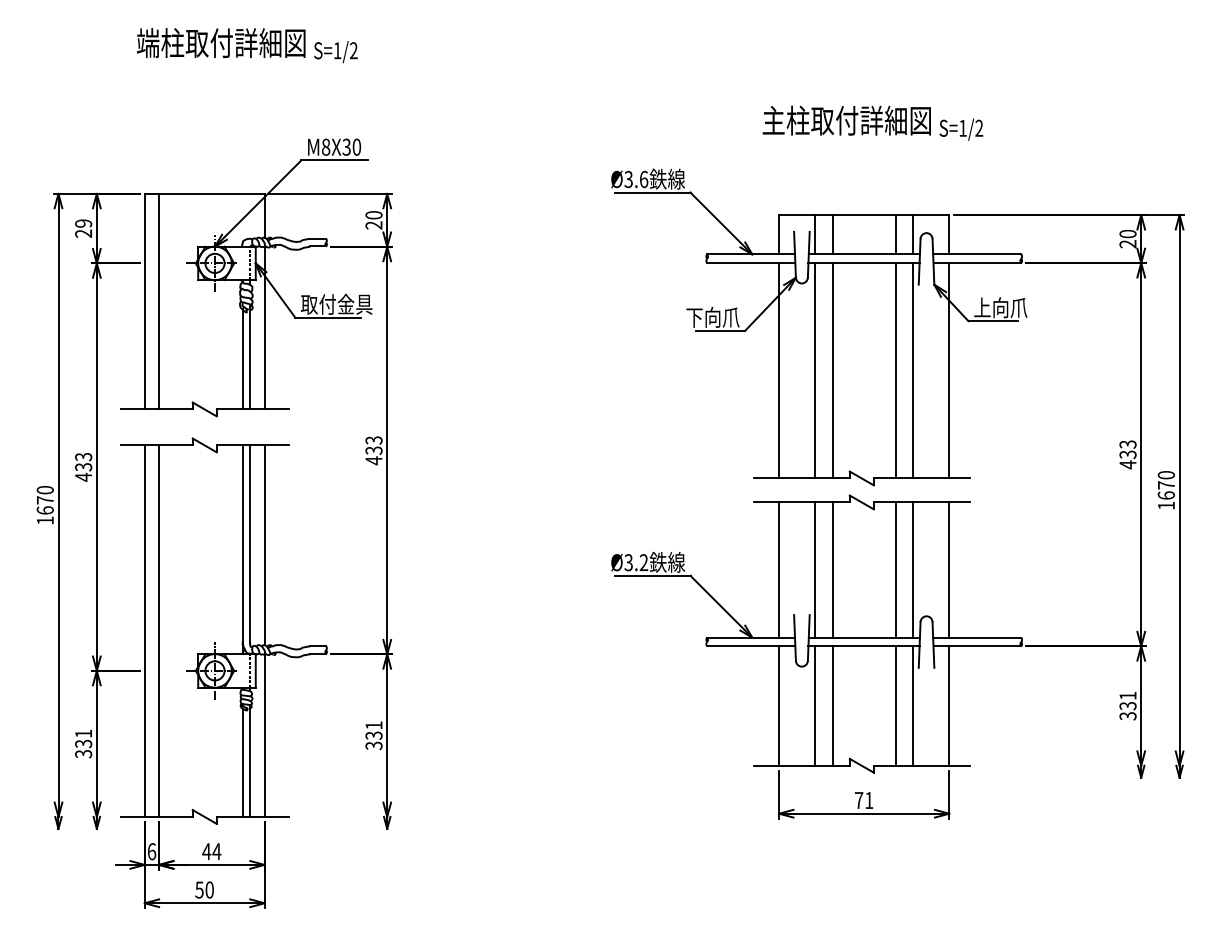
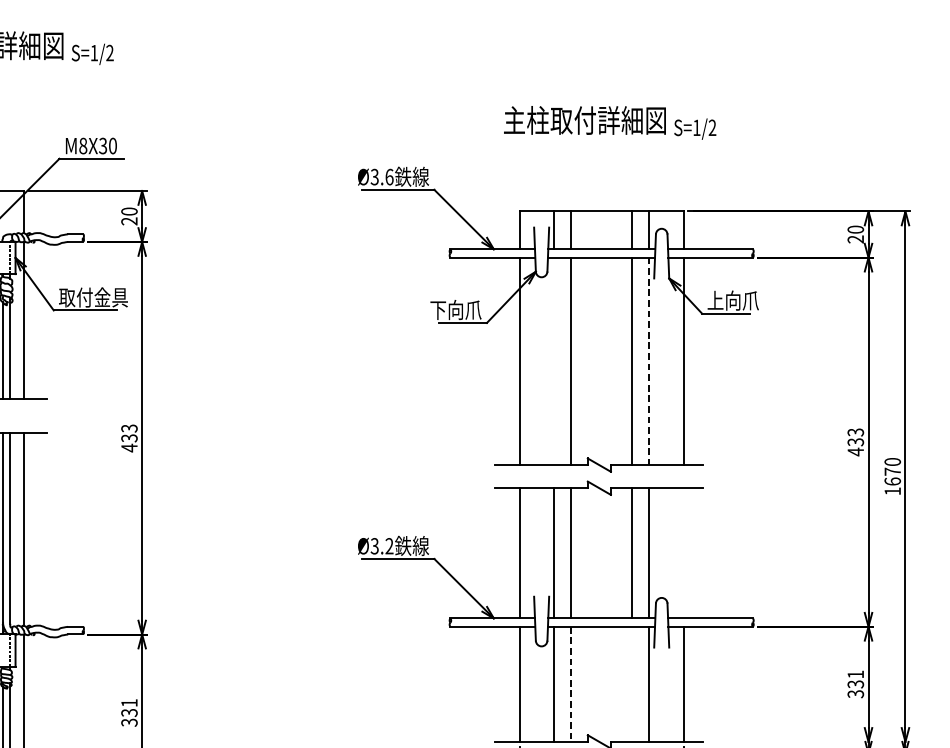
line: (815, 370) -> (554, 361), removed
line: (913, 370) -> (649, 361), solid -> dashed
line: (949, 569) -> (683, 552), removed
line: (895, 705) -> (631, 683), removed
line: (832, 706) -> (571, 684), solid -> dashed

